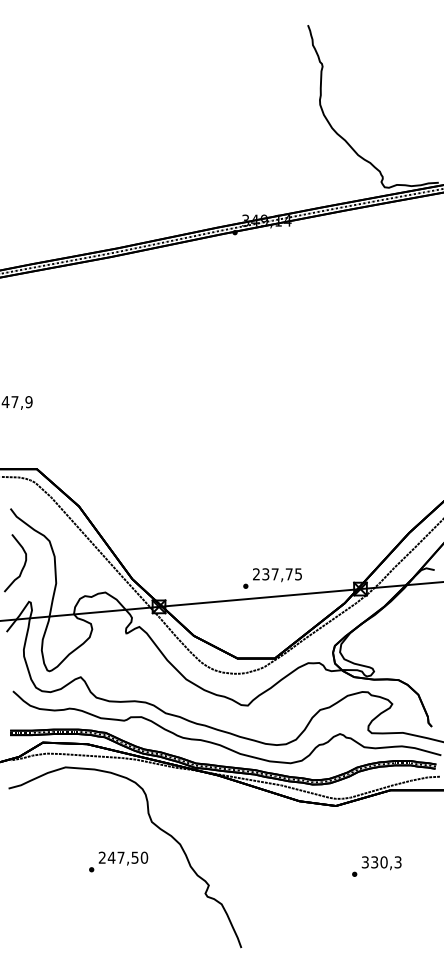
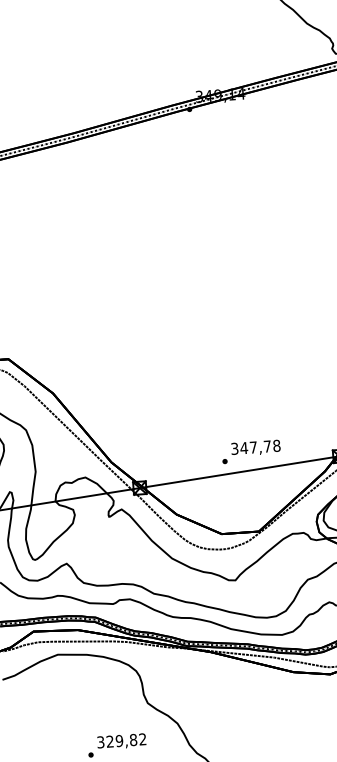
text: (277, 574) -> (255, 447), 237,75 -> 347,78
text: (123, 857) -> (121, 740), 247,50 -> 329,82

